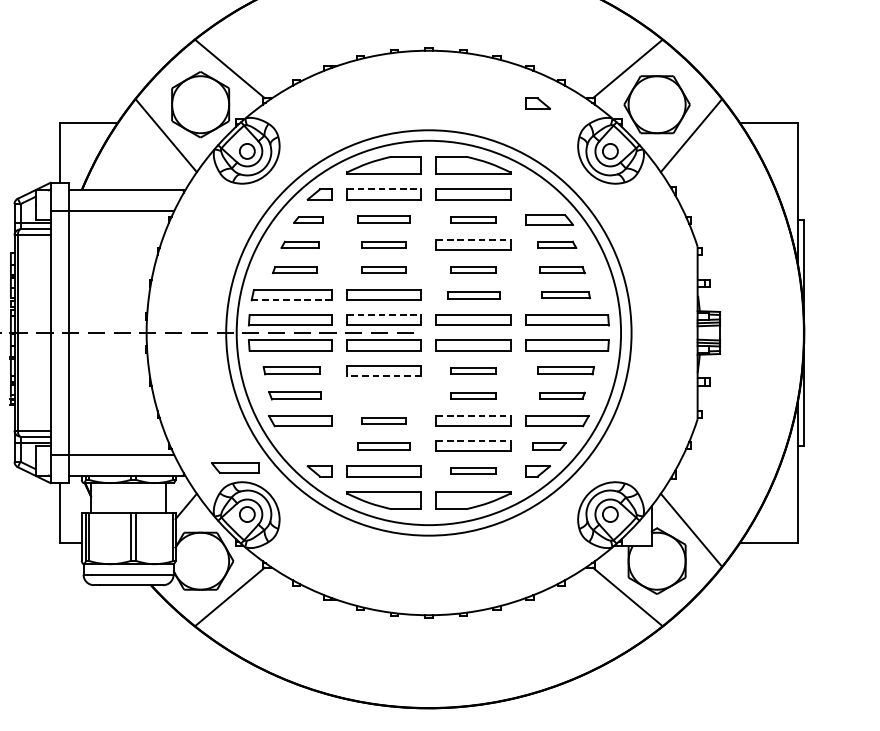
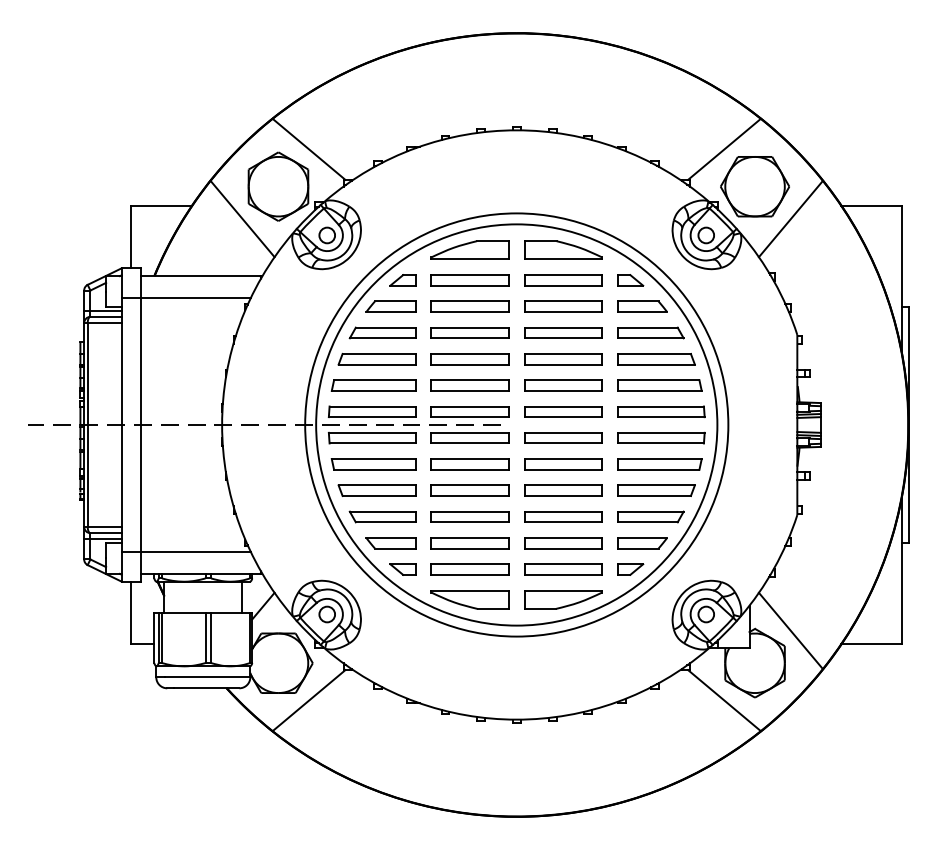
part: (537, 103) -> (630, 280), moved
line: (384, 189) -> (470, 275), dashed -> solid
part: (307, 219) -> (390, 306), size x1.67
part: (383, 219) -> (469, 306), size x1.43
part: (473, 219) -> (563, 306), size x1.67
line: (473, 239) -> (563, 327), dashed -> solid
part: (300, 244) -> (382, 332), size x1.67
part: (383, 244) -> (469, 332), size x1.67
part: (556, 244) -> (650, 332), size x1.67
part: (294, 270) -> (376, 359), size x1.67
part: (383, 270) -> (469, 359), size x1.67
part: (473, 270) -> (563, 359), size x1.67
part: (562, 270) -> (656, 359), size x1.67
part: (473, 295) -> (563, 385), size x1.43
part: (565, 295) -> (659, 385), size x1.67
line: (291, 299) -> (373, 390), dashed -> solid
line: (384, 315) -> (470, 406), dashed -> solid
part: (291, 370) -> (373, 464), size x1.43
part: (473, 370) -> (563, 464), size x1.67
part: (565, 370) -> (659, 464), size x1.43
line: (384, 375) -> (470, 469), dashed -> solid
part: (294, 395) -> (376, 490), size x1.43
part: (383, 395) -> (469, 490), added
part: (473, 395) -> (563, 490), size x1.67
part: (562, 395) -> (656, 490), size x1.67
line: (473, 415) -> (563, 511), dashed -> solid
part: (383, 420) -> (469, 516), size x1.67
line: (473, 440) -> (563, 537), dashed -> solid
part: (383, 446) -> (469, 543), size x1.43
part: (549, 446) -> (642, 543), size x1.43
part: (235, 468) -> (390, 543), moved
part: (473, 471) -> (563, 569), size x1.67

